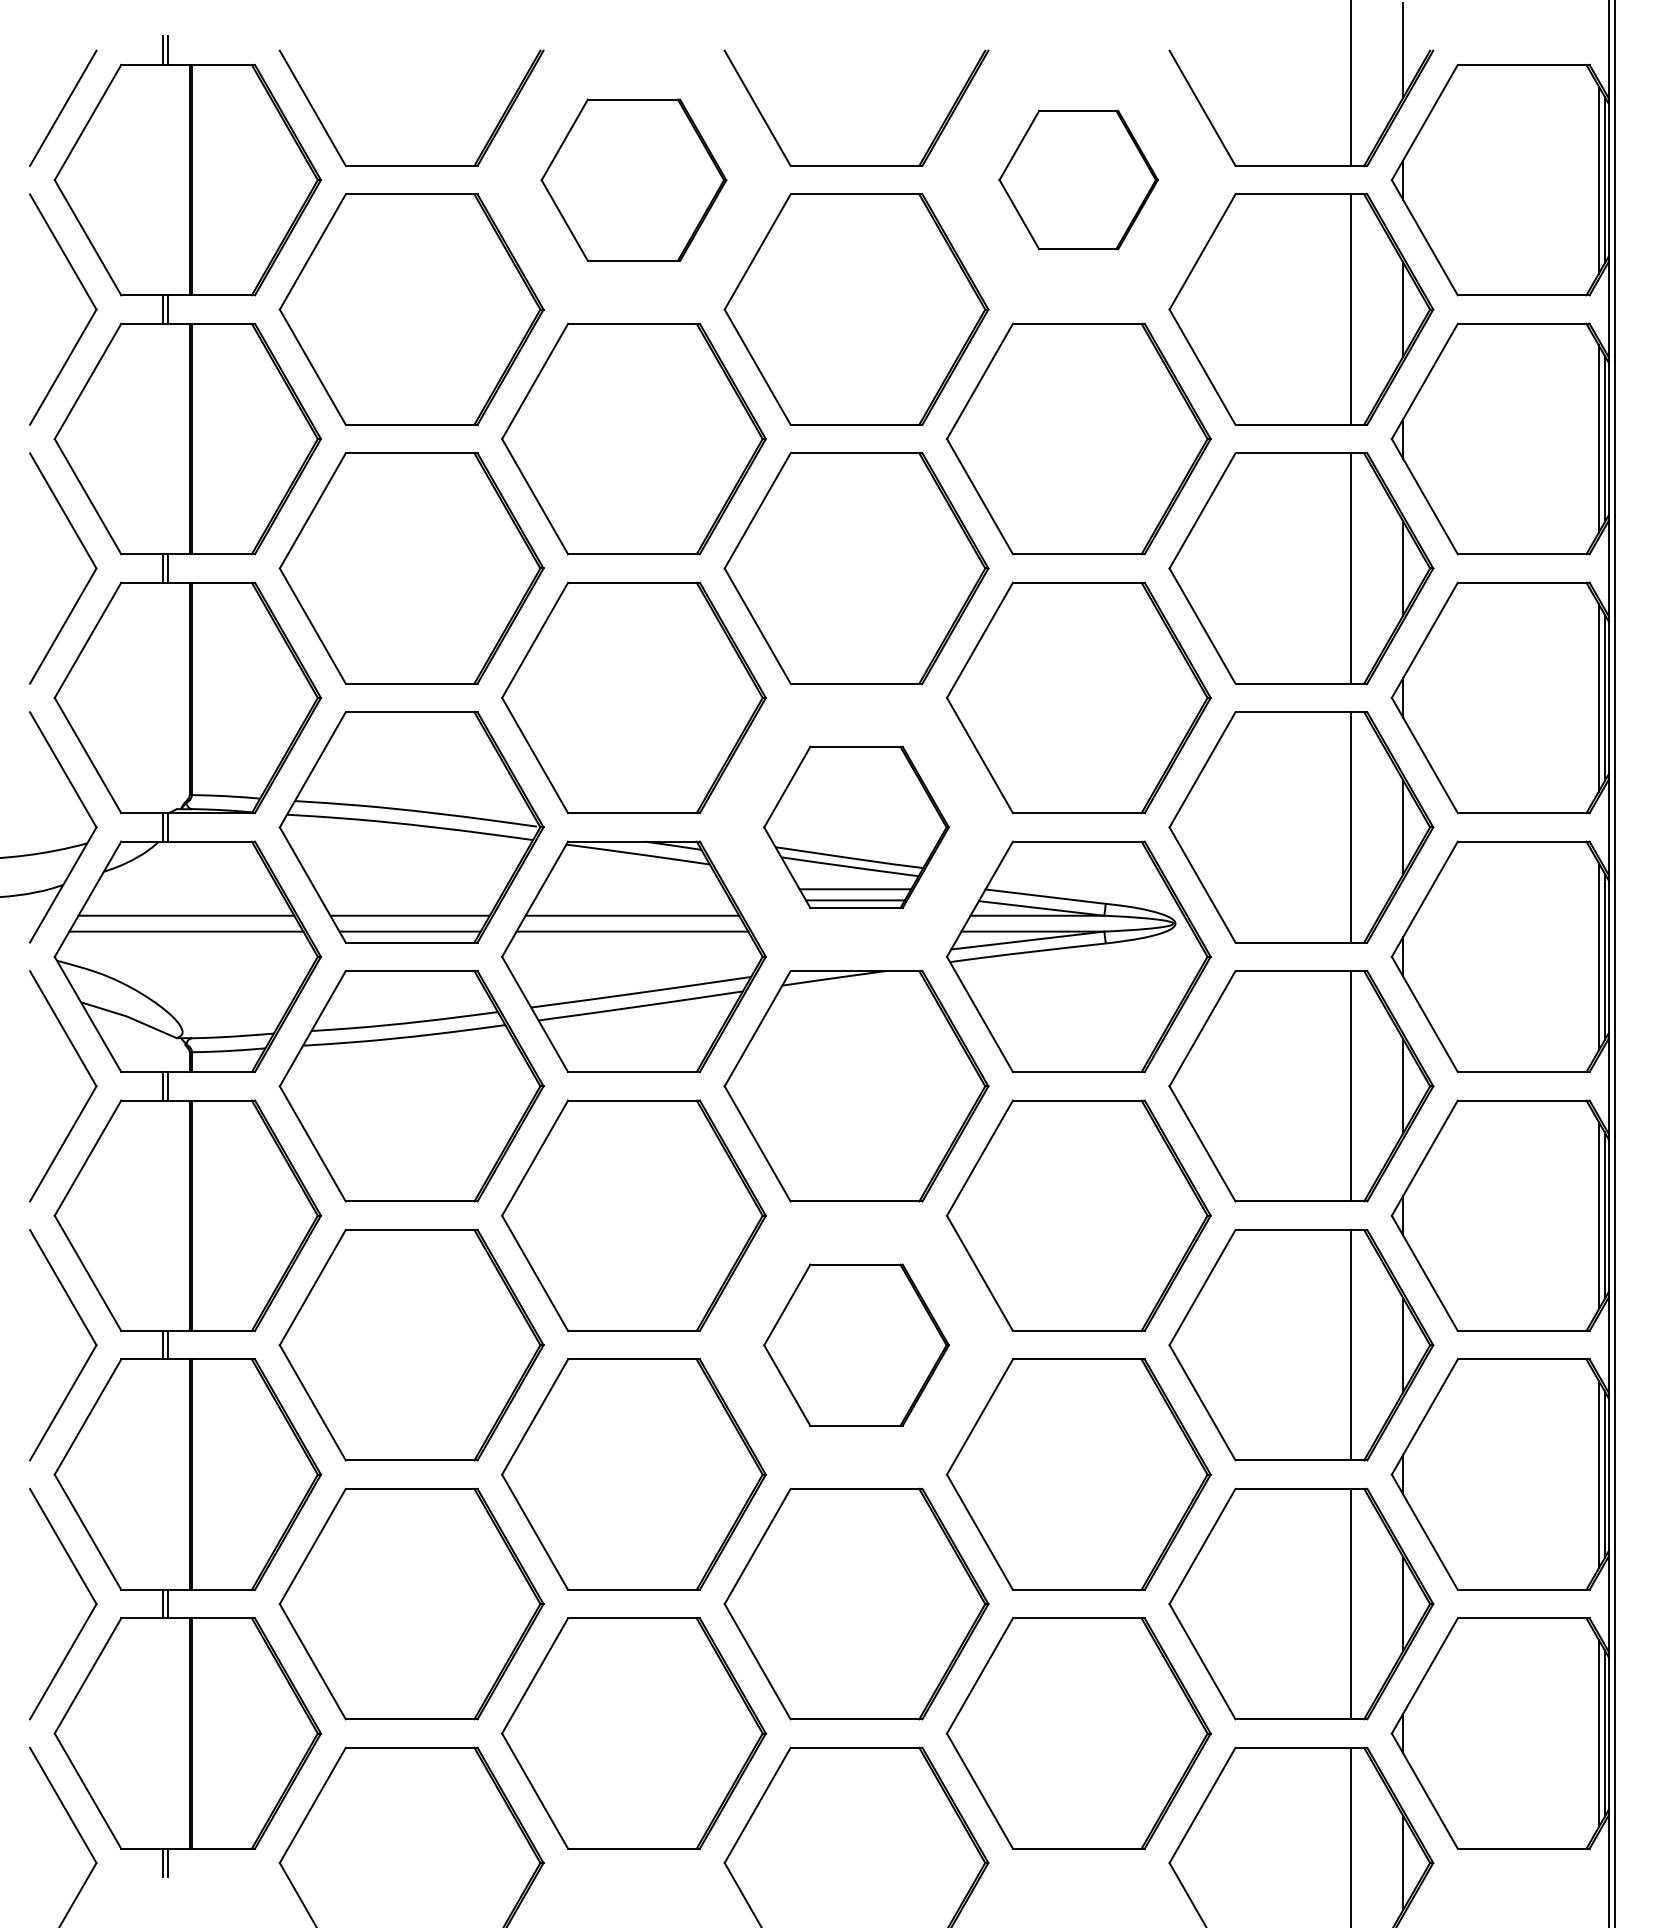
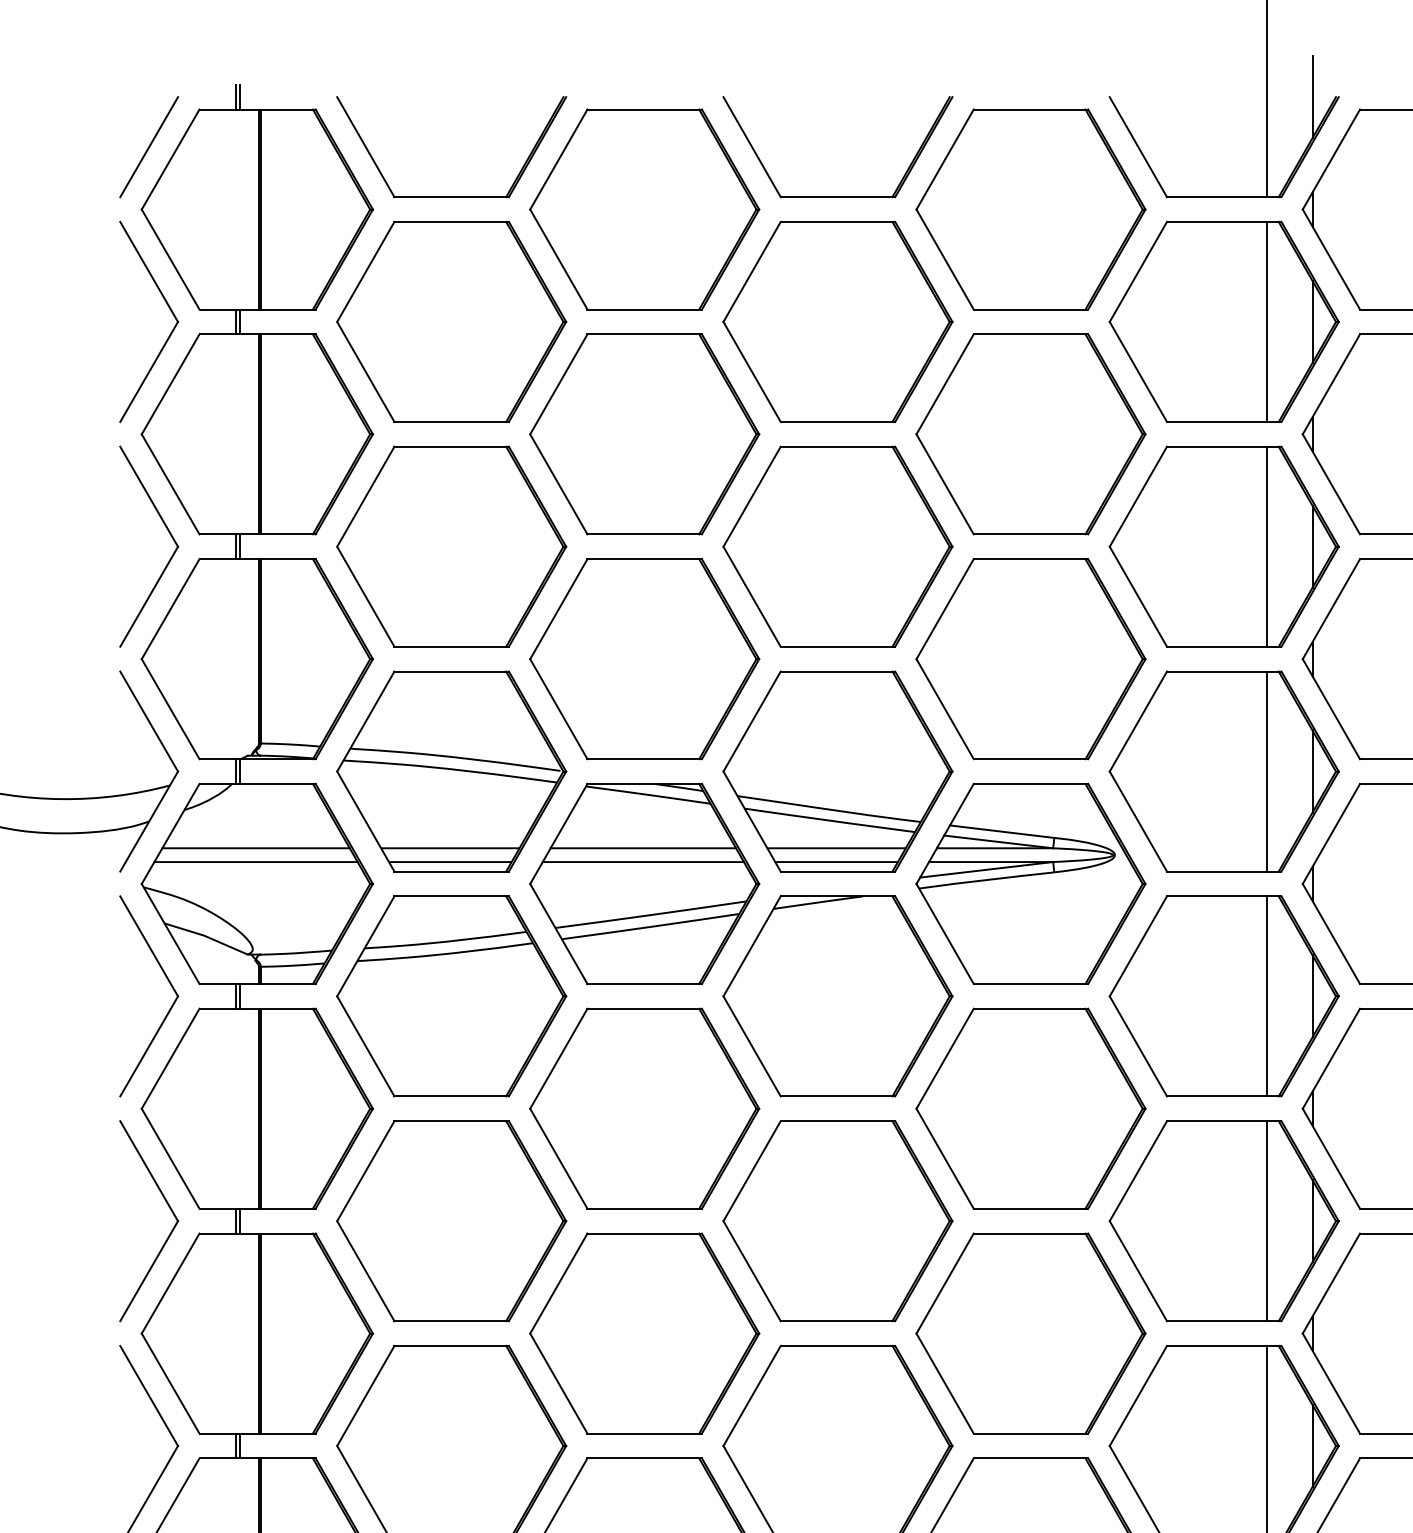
part: (1078, 179) -> (1030, 208), size x1.67
part: (633, 180) -> (644, 209), size x1.43
part: (856, 827) -> (837, 771), size x1.43
part: (856, 1345) -> (837, 1221), size x1.43

